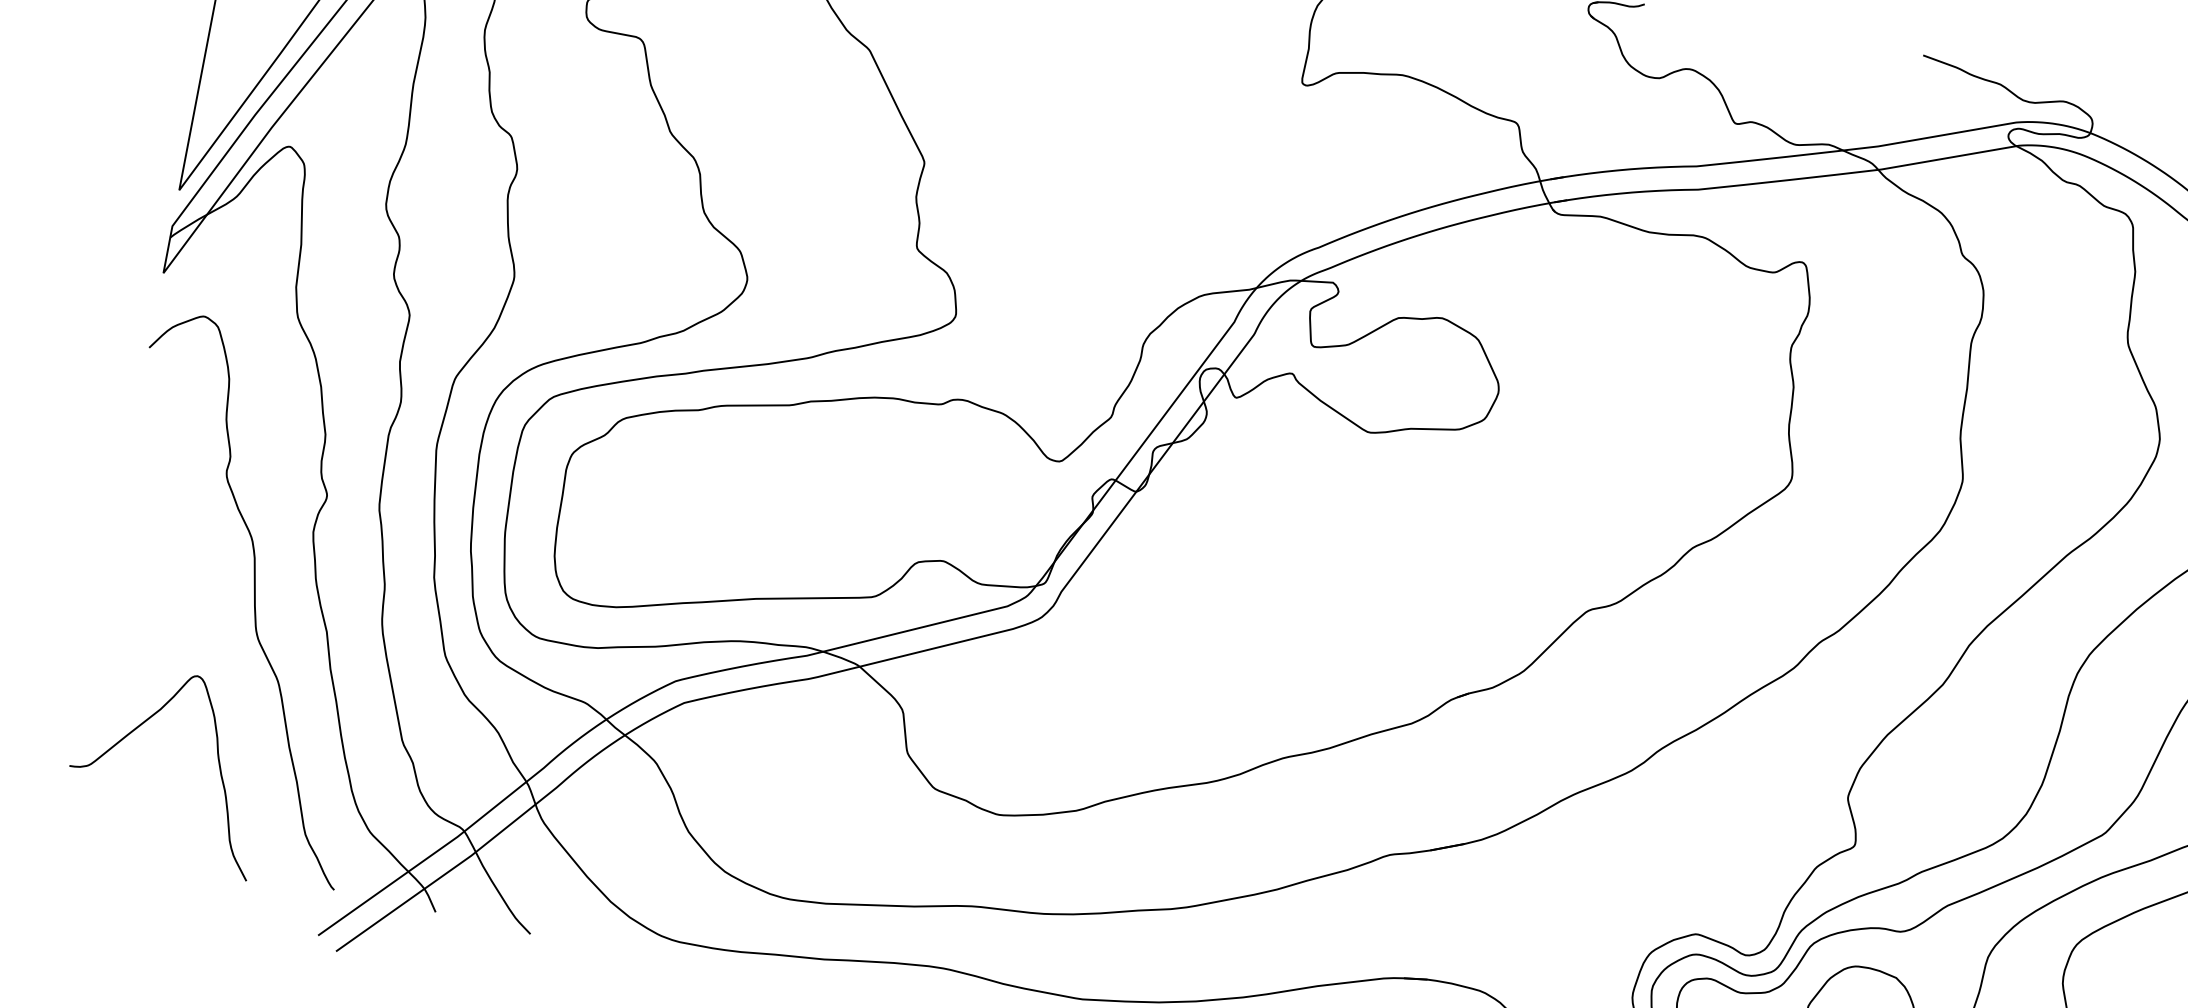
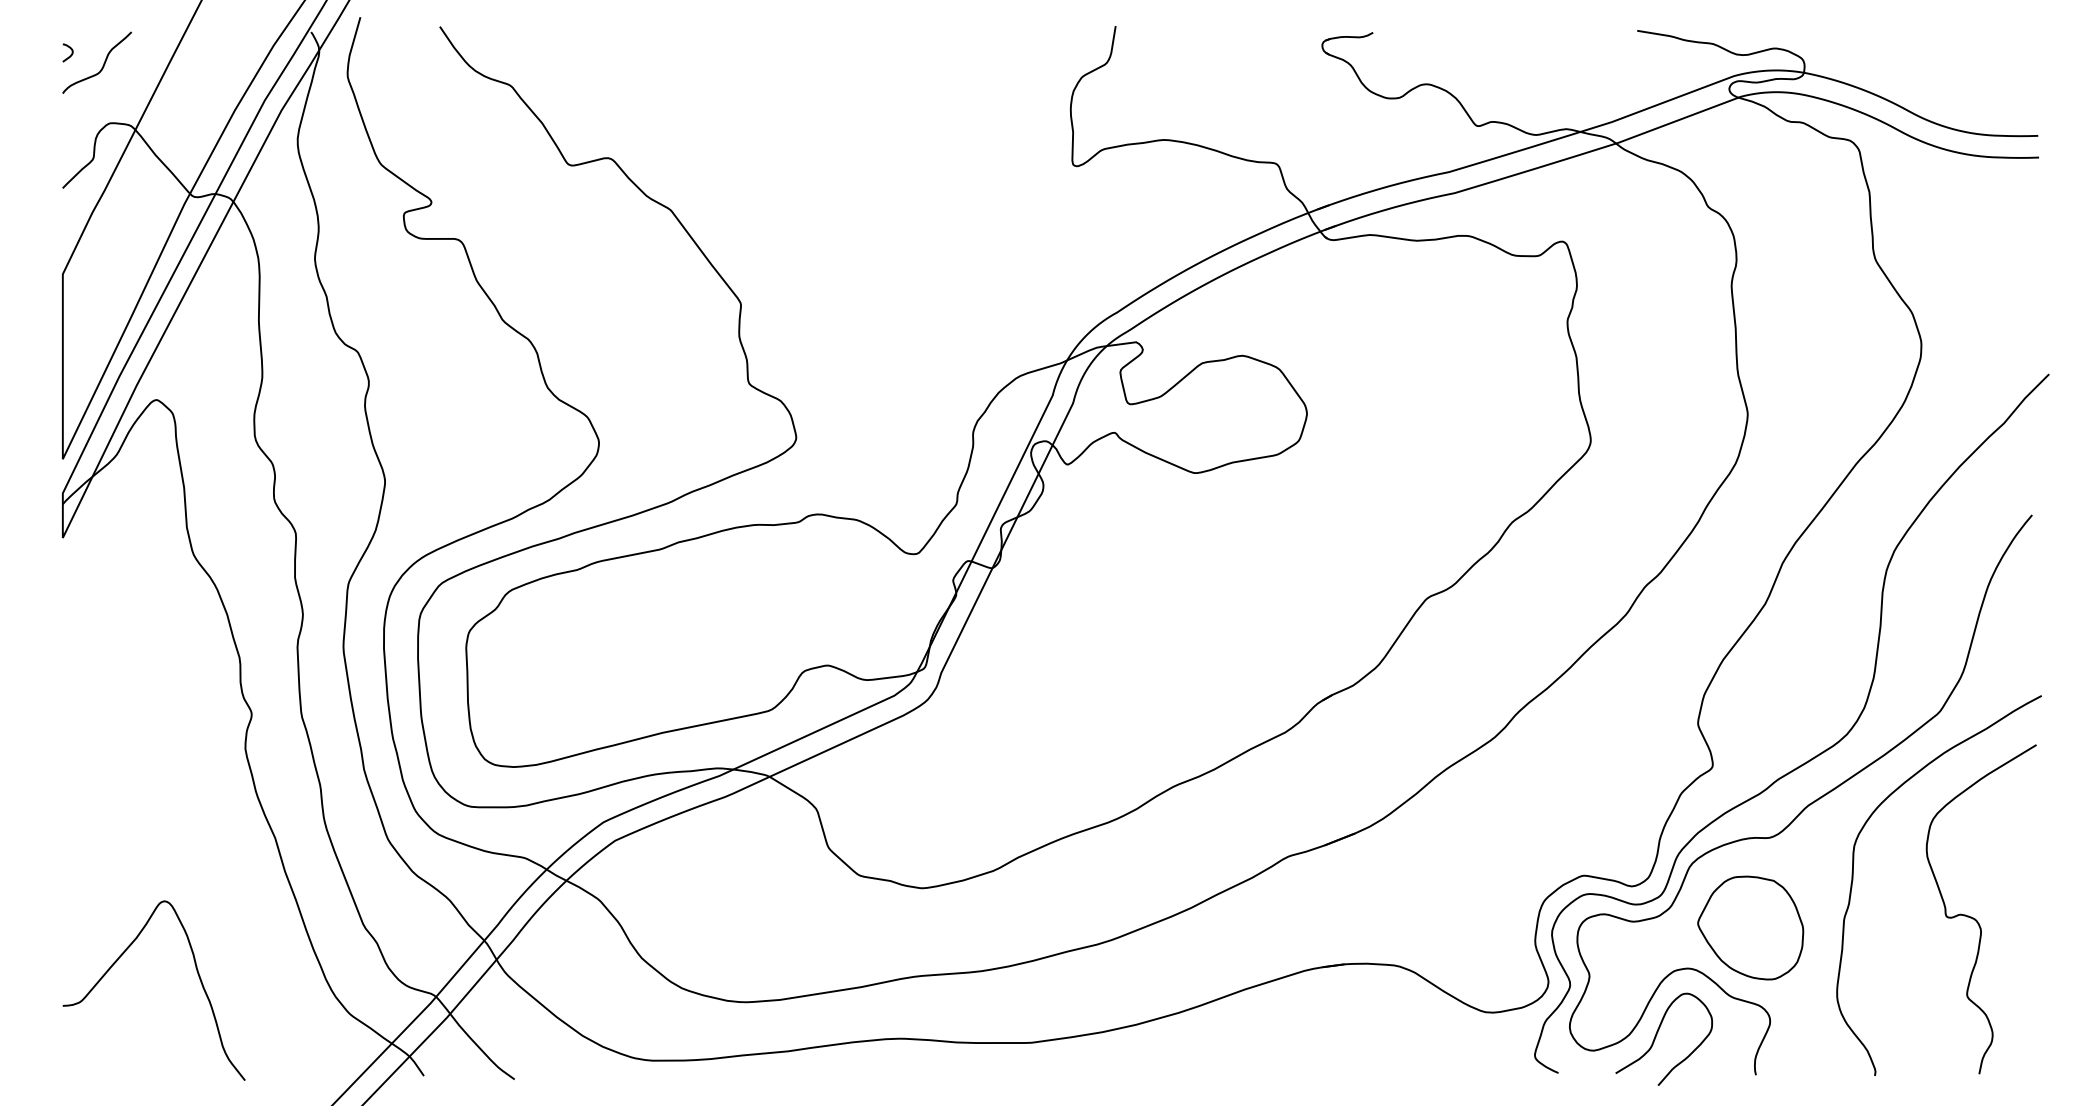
curve: (253, 599) -> (202, 821), removed

